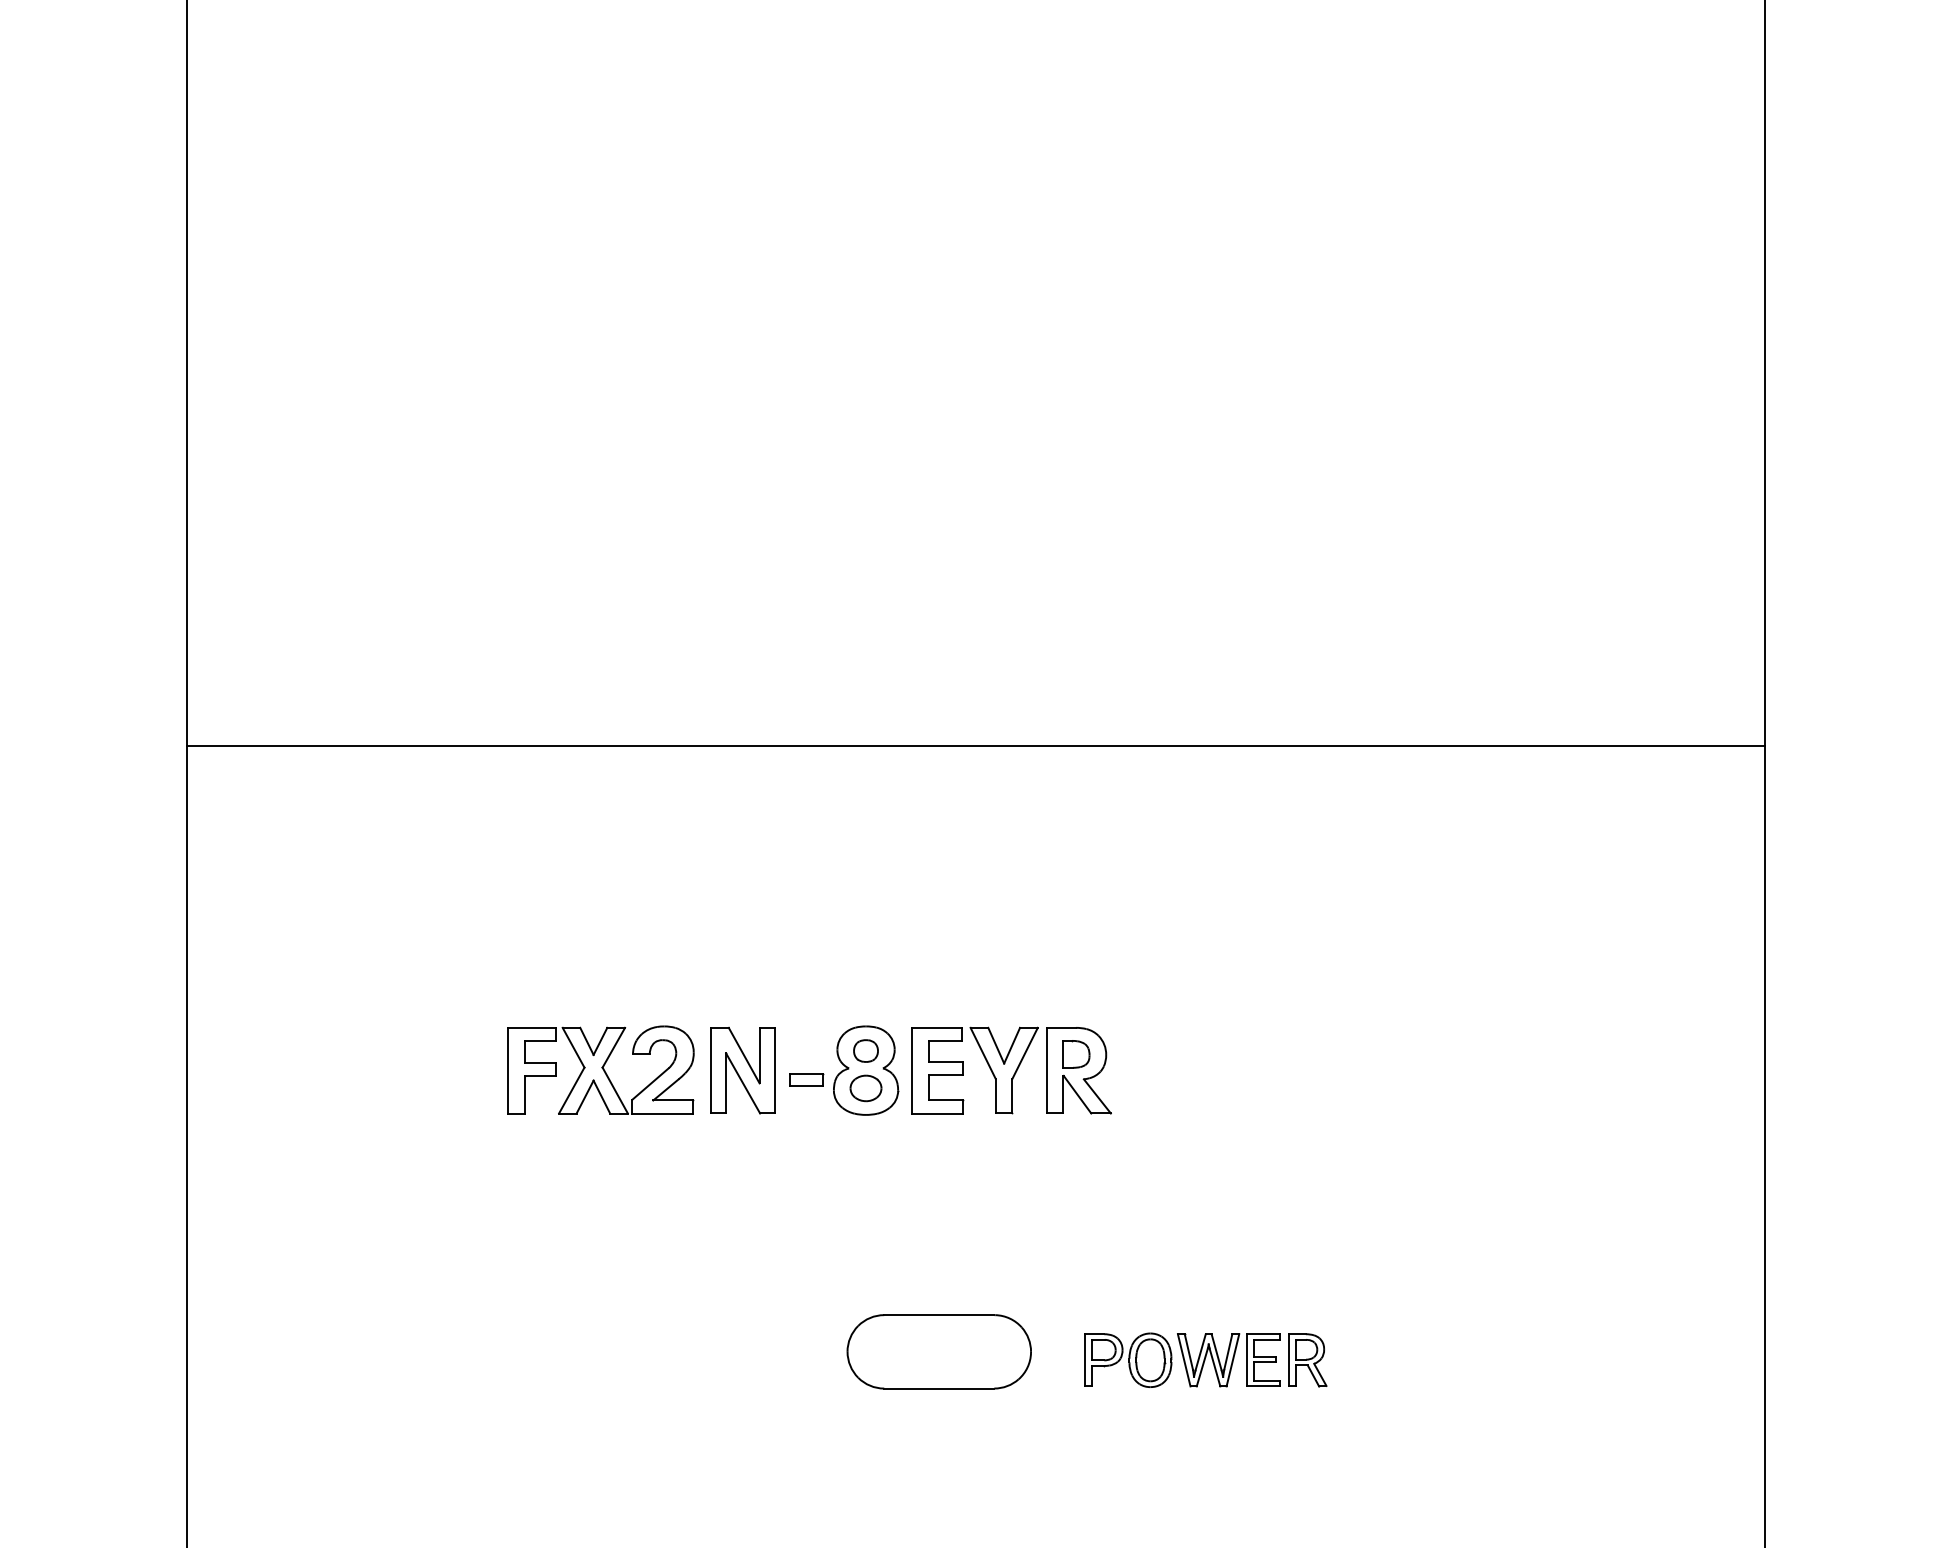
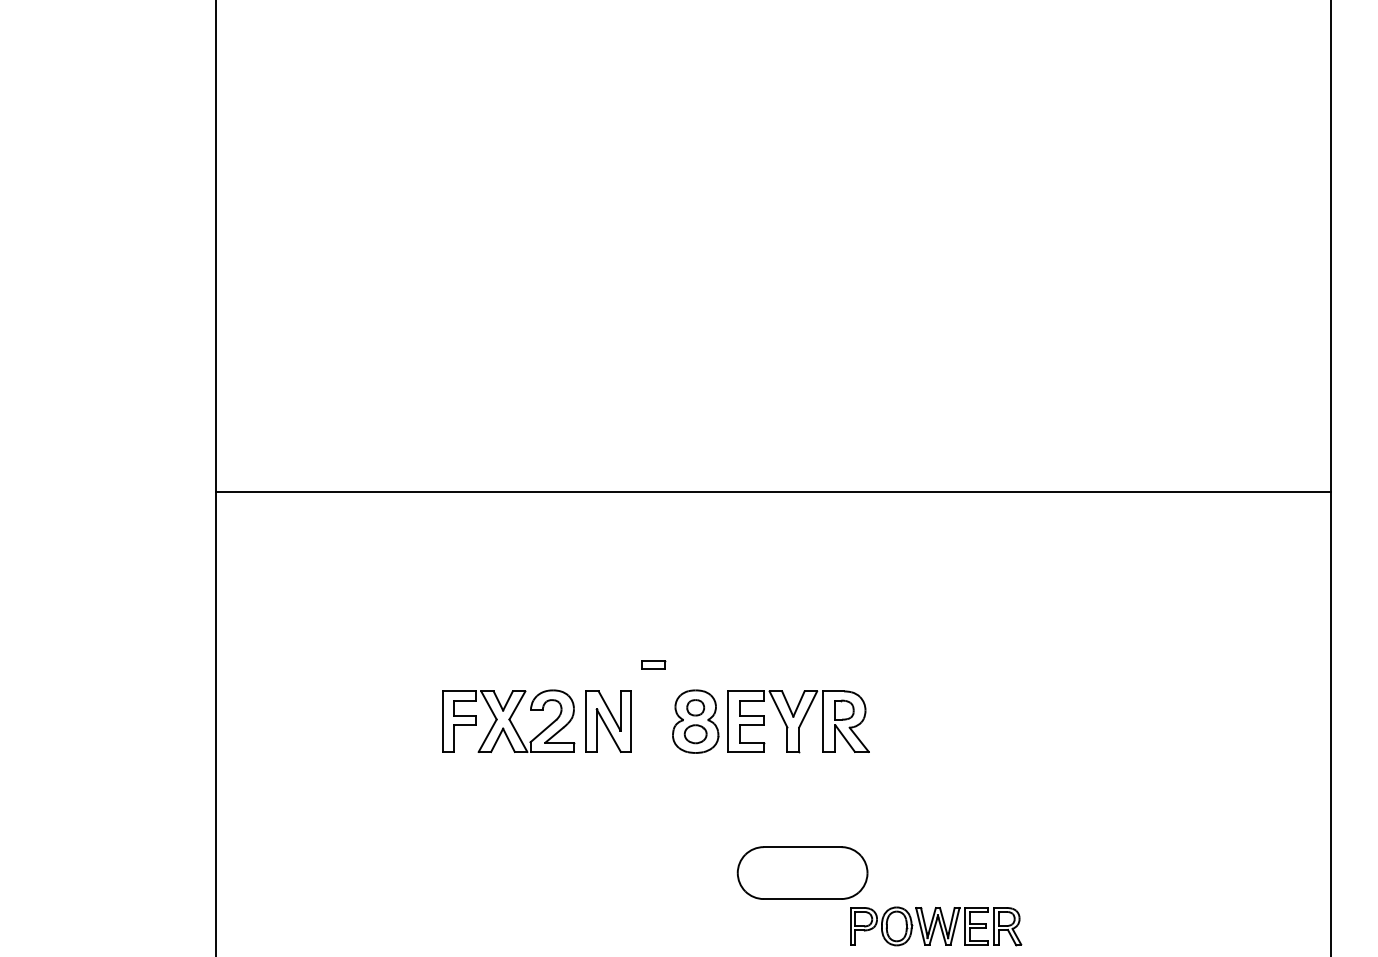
part: (806, 1079) -> (653, 665), moved
part: (938, 1351) -> (802, 872), moved

